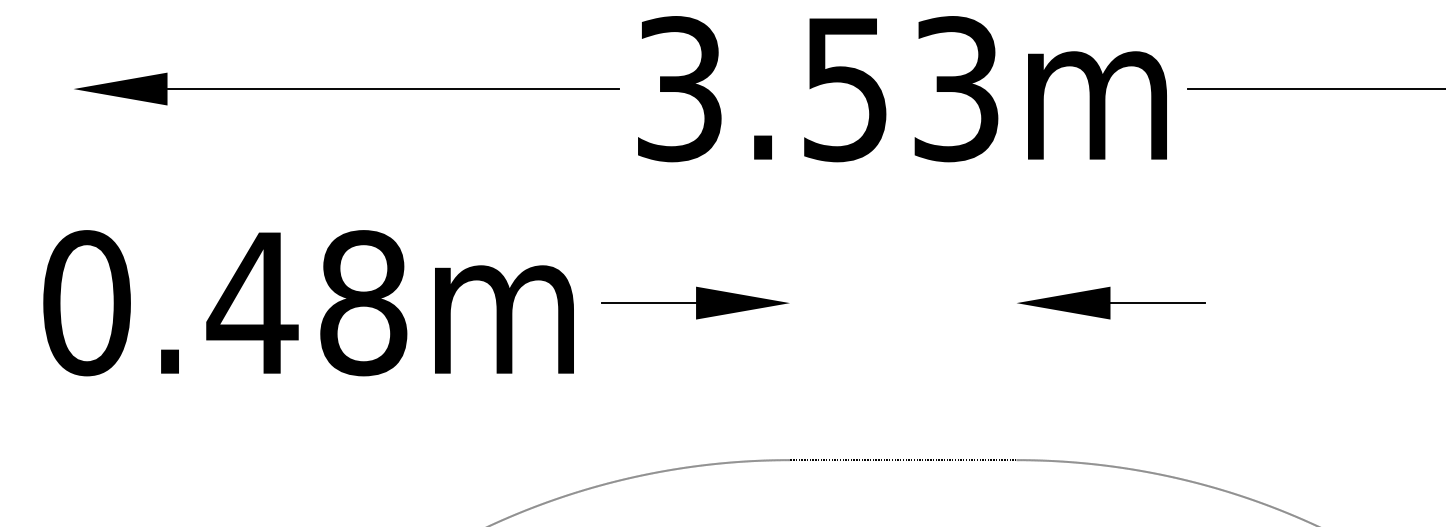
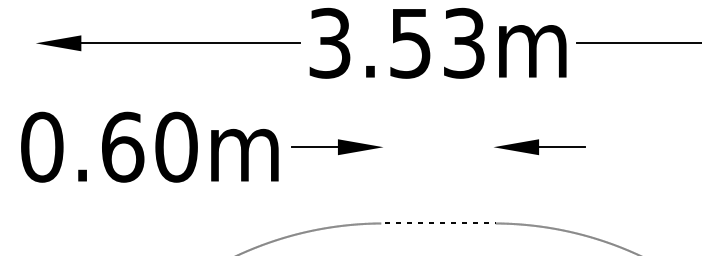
text: (305, 301) -> (148, 146), 0.48m -> 0.60m

